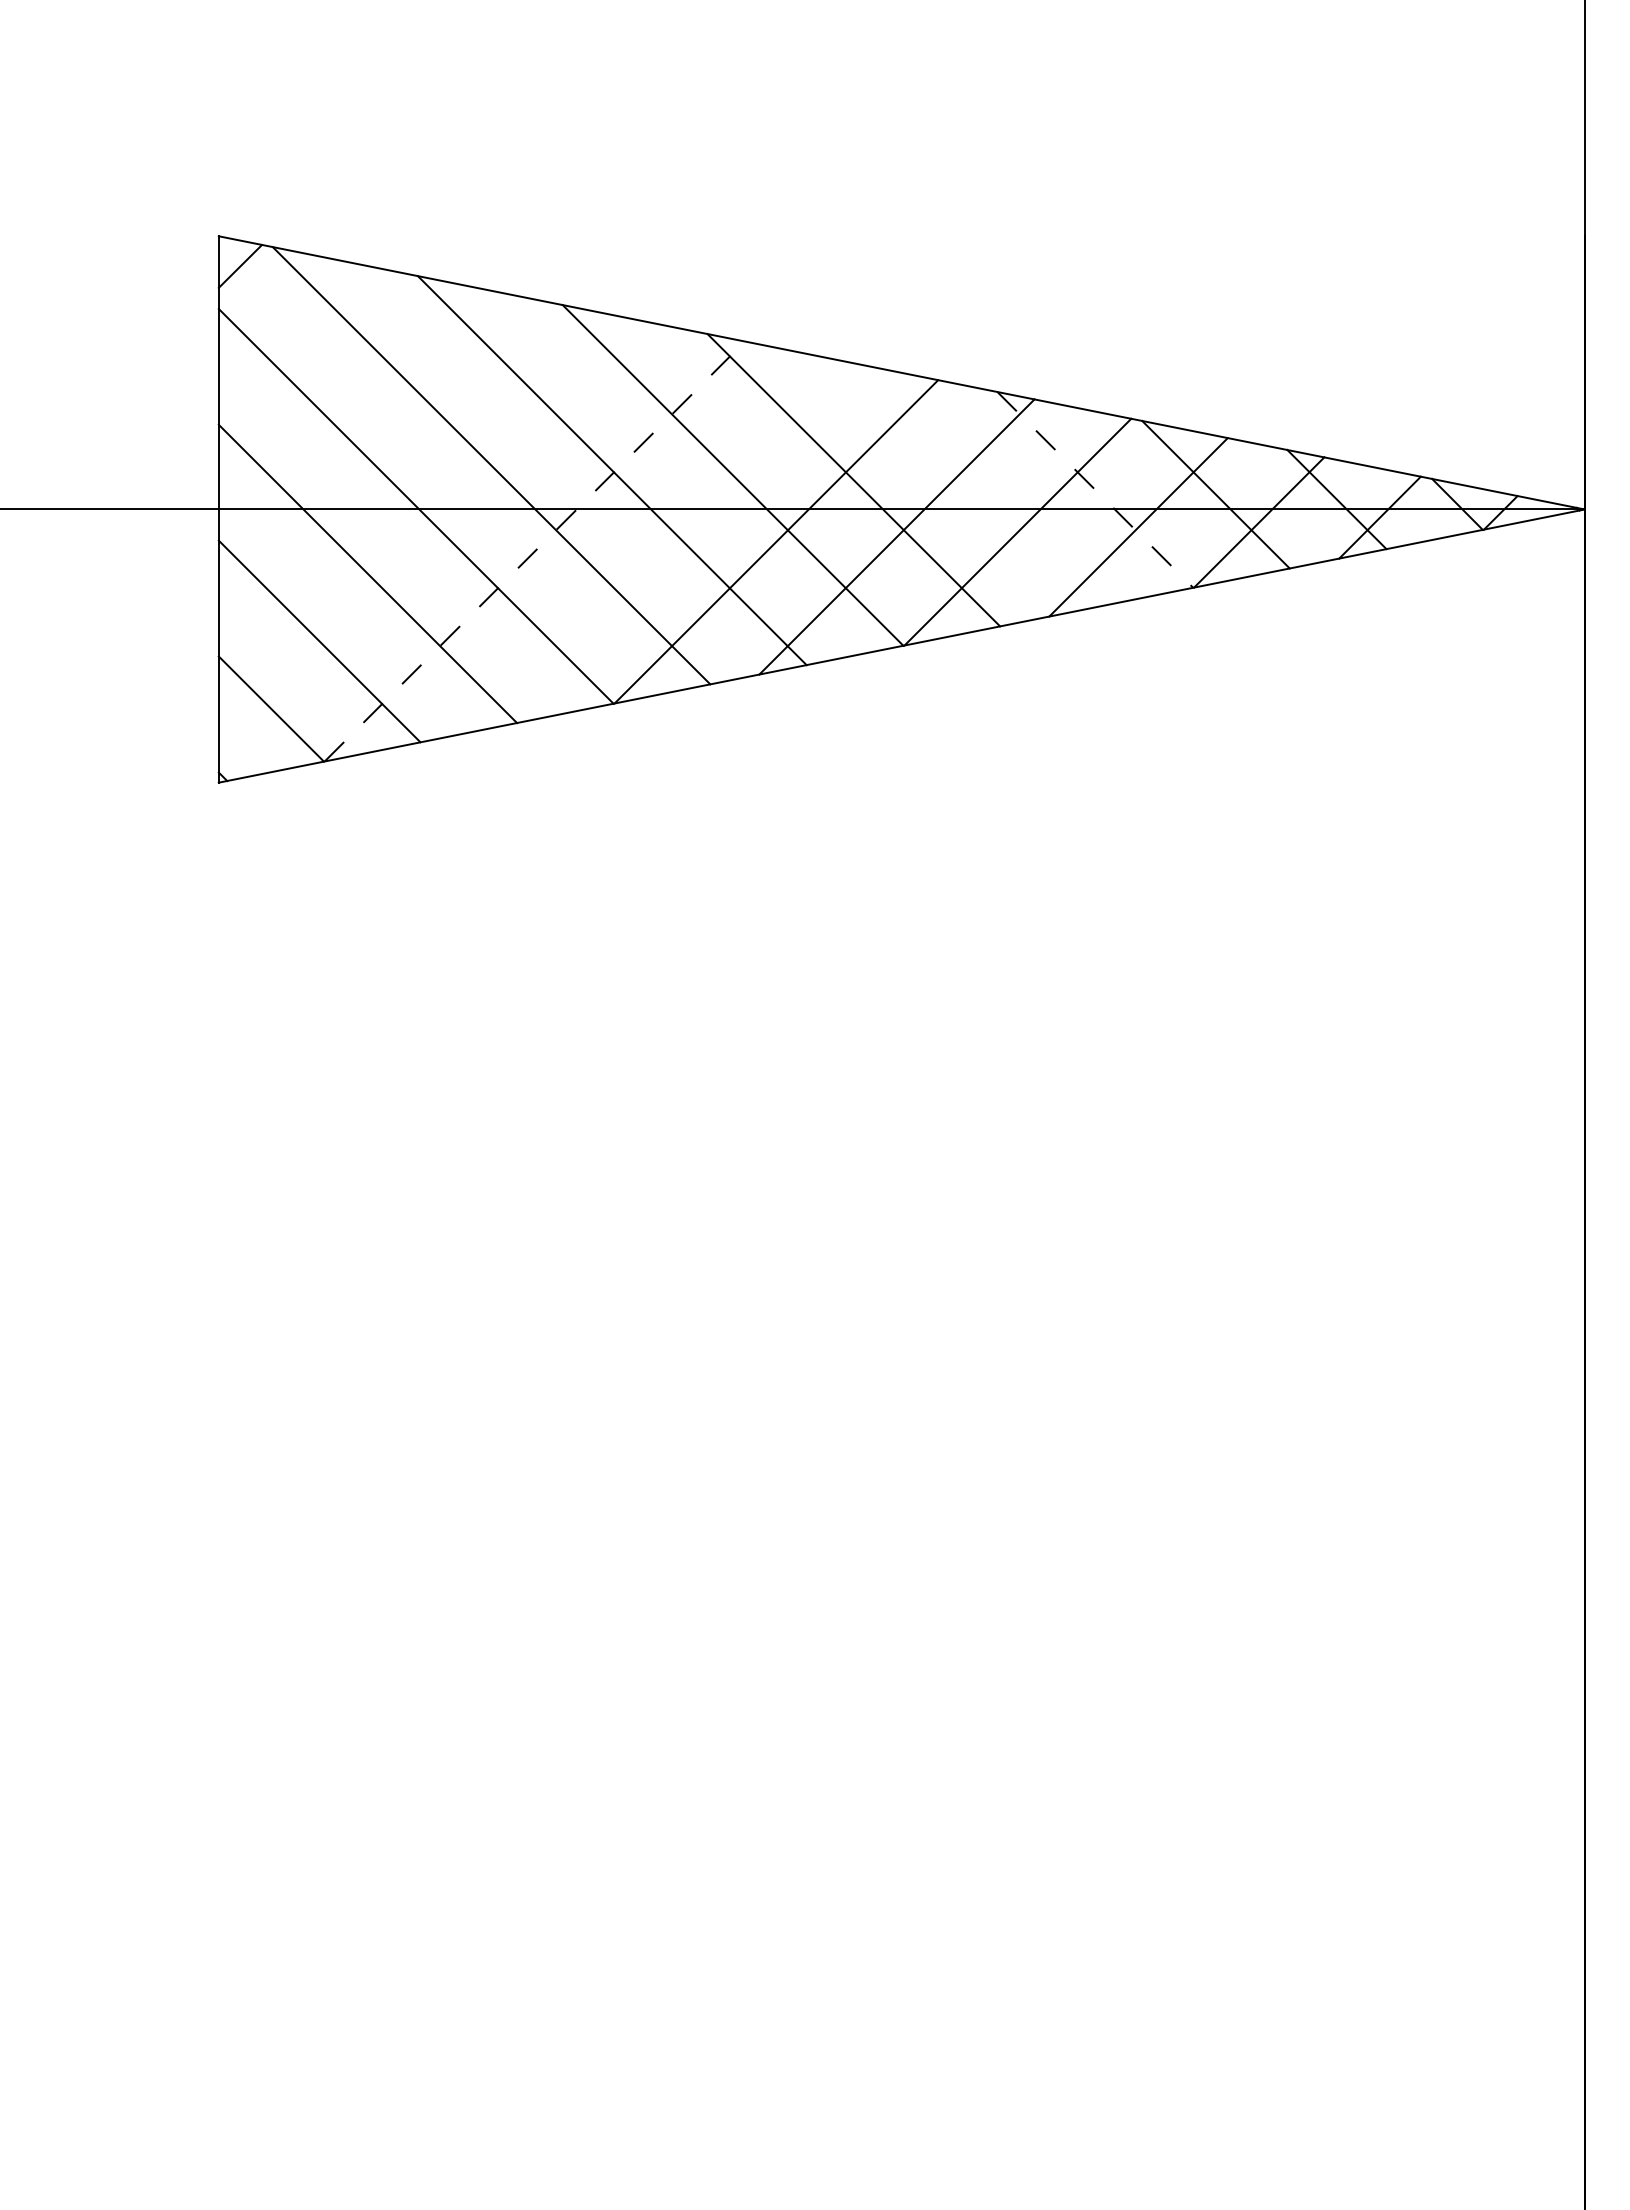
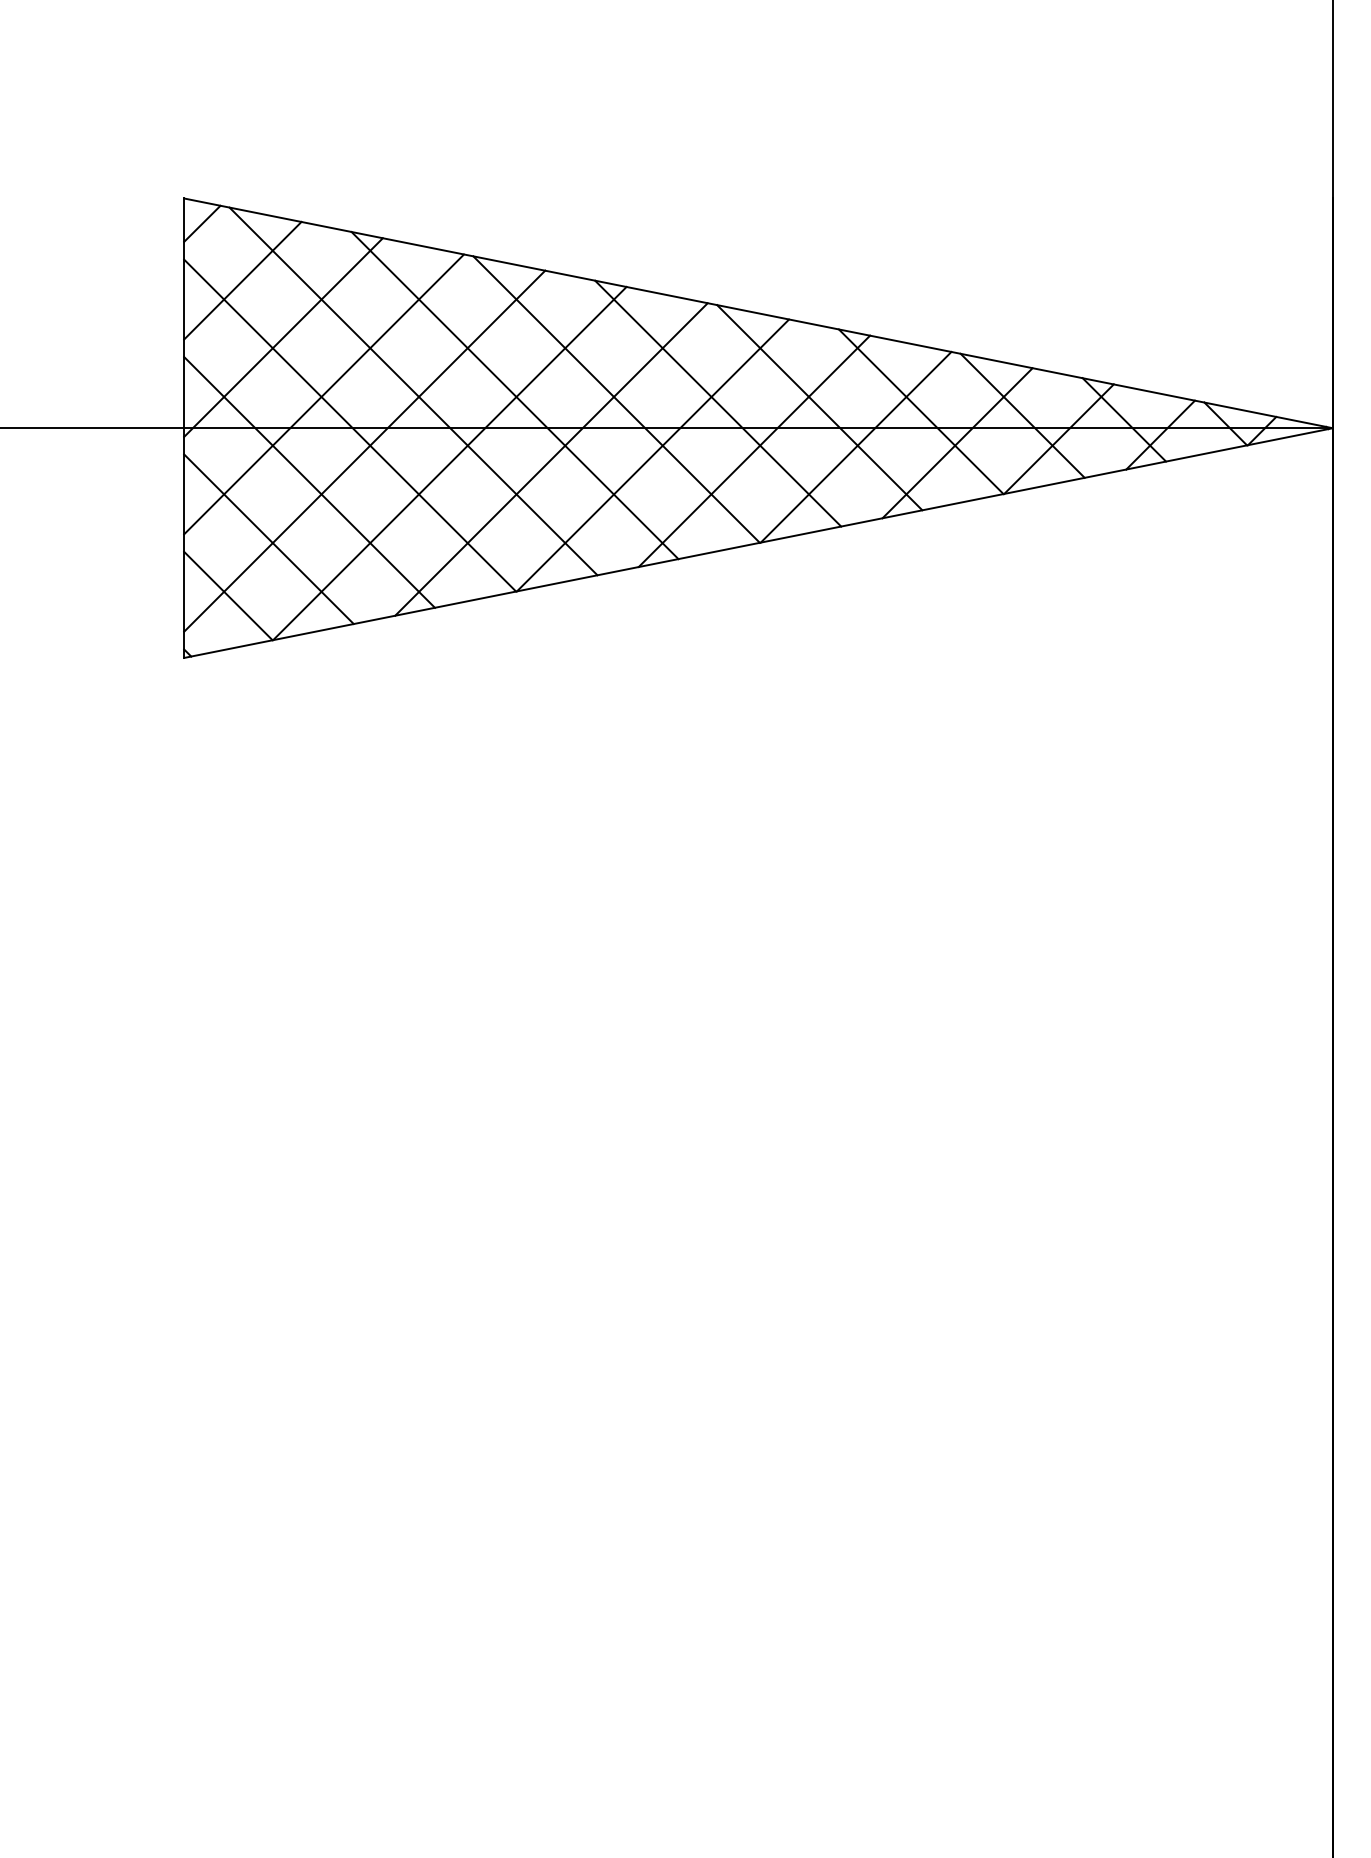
line: (288, 334) -> (242, 281), added
line: (336, 401) -> (283, 337), added
line: (384, 468) -> (323, 393), added
line: (974, 485) -> (819, 408), added
line: (1095, 489) -> (921, 411), dashed -> solid
line: (433, 536) -> (364, 450), added
line: (655, 546) -> (551, 459), added
line: (535, 551) -> (450, 463), dashed -> solid

